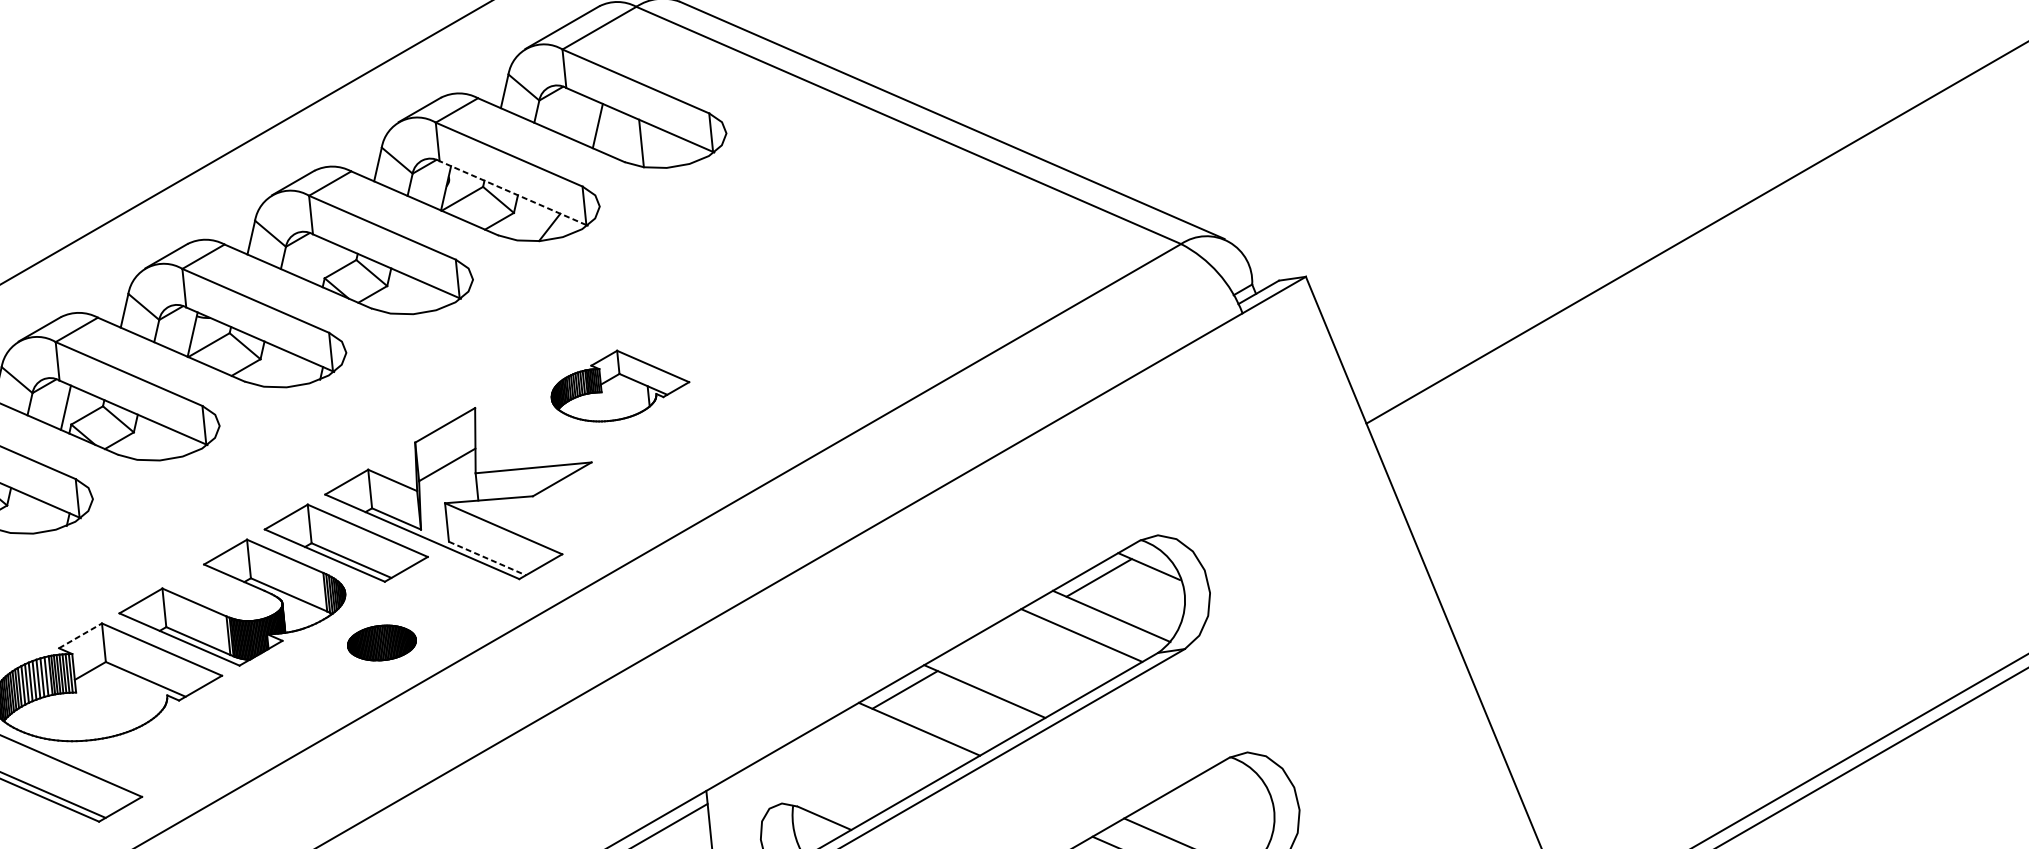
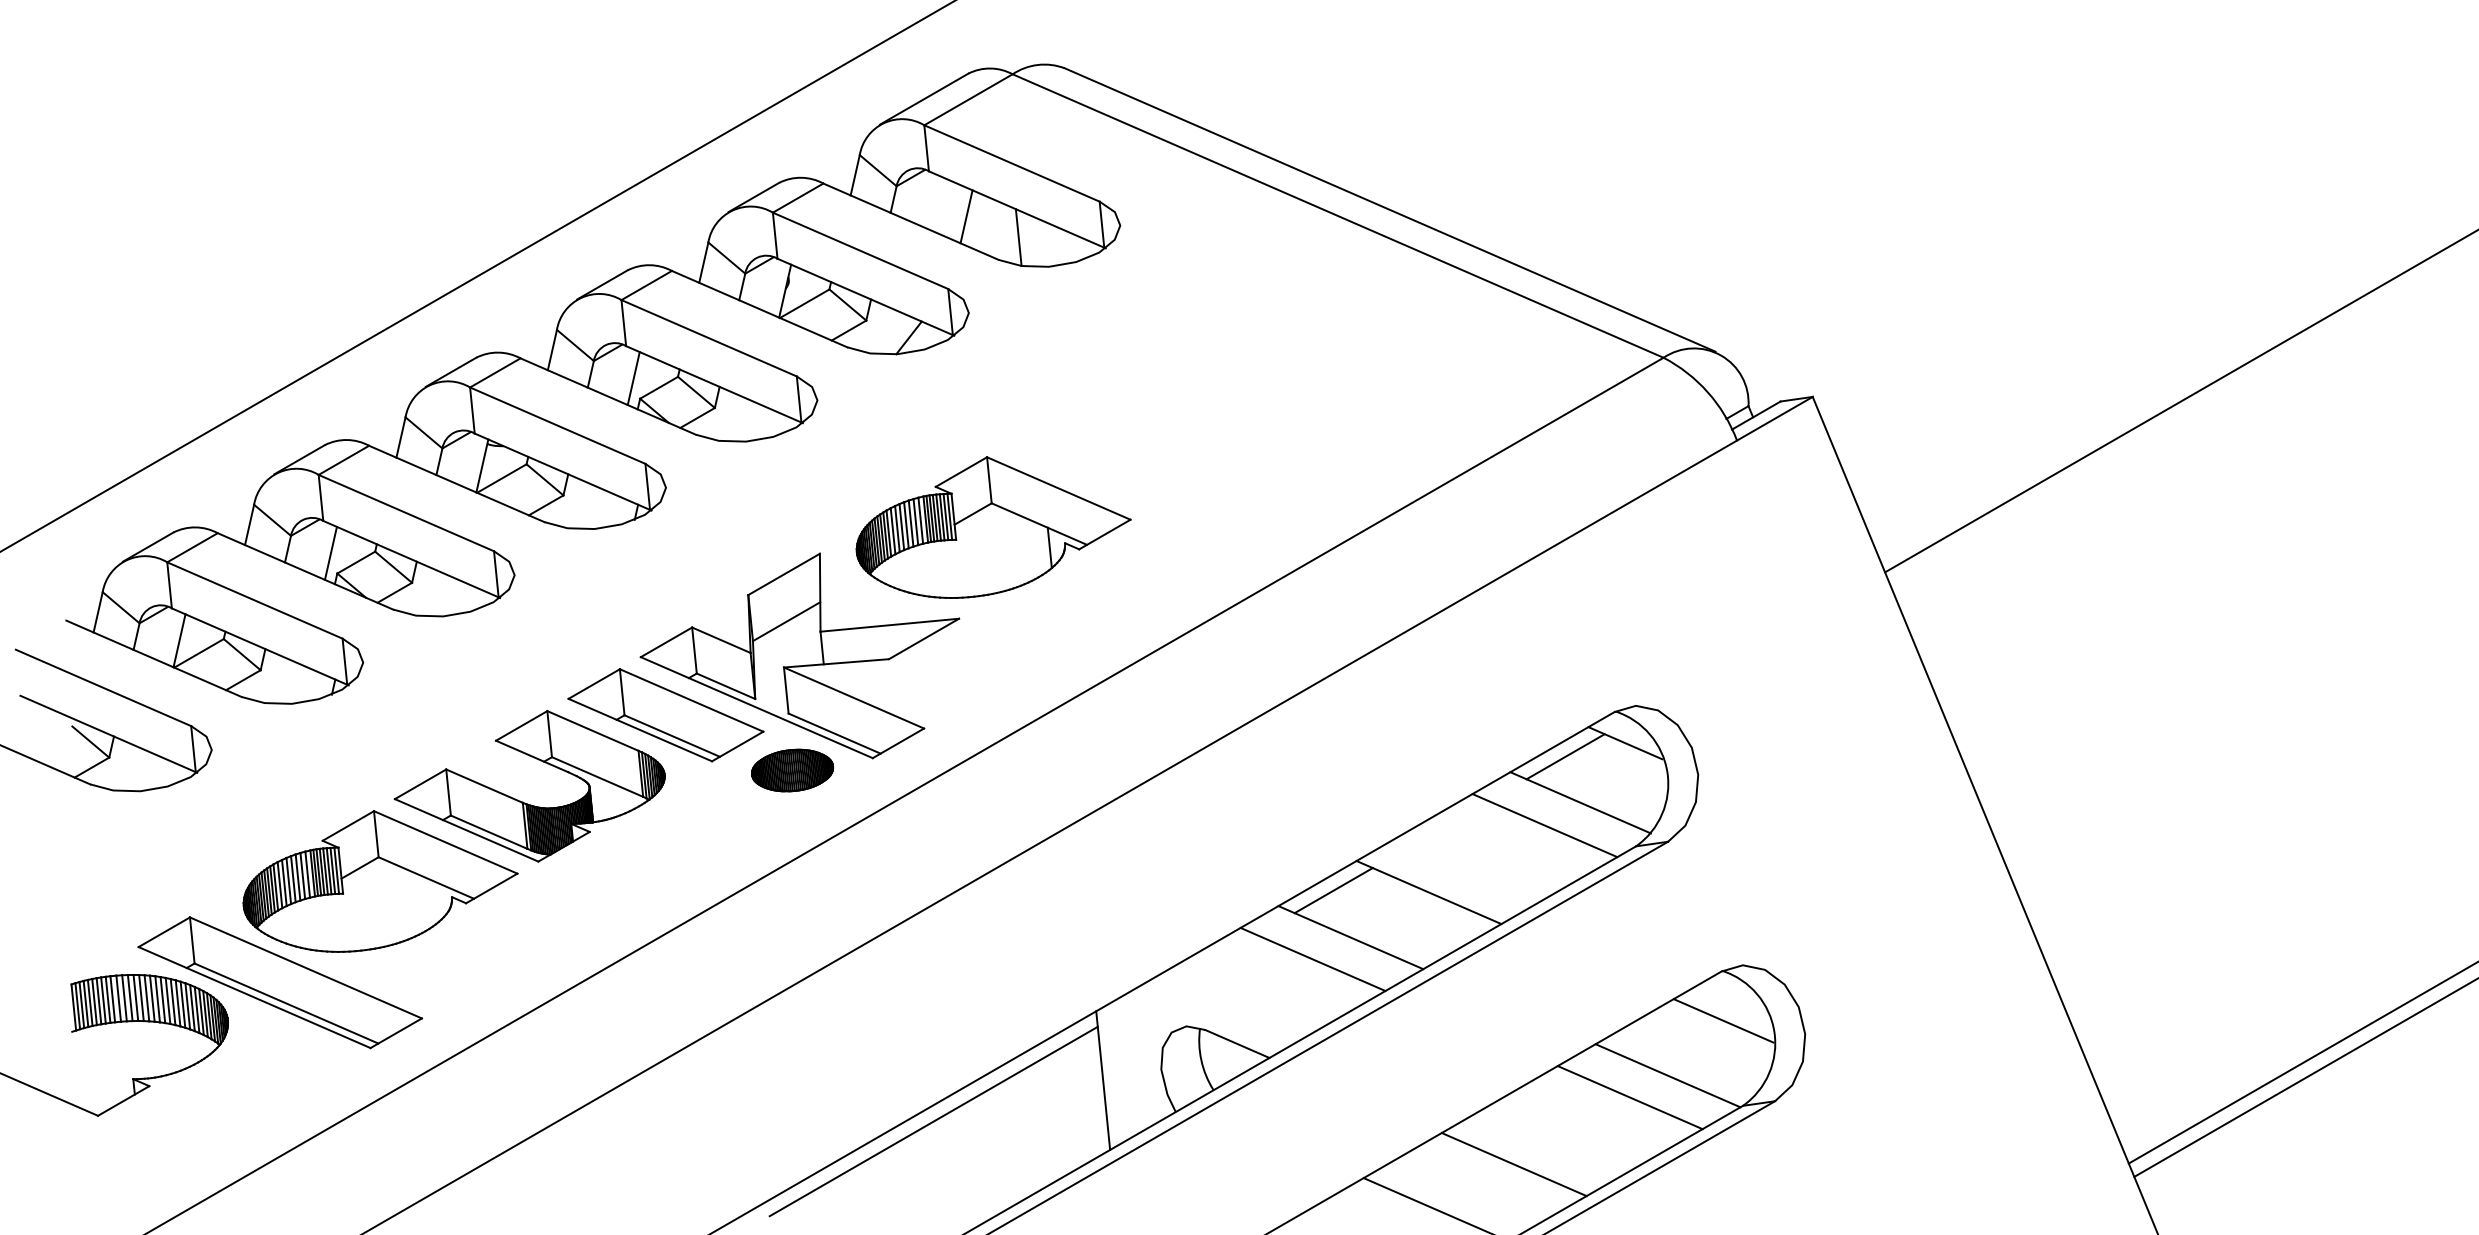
line: (513, 192) -> (865, 296), dashed -> solid
line: (319, 261) -> (633, 378), added
part: (620, 386) -> (993, 527), size x1.67
line: (488, 558) -> (835, 733), dashed -> solid
line: (80, 636) -> (348, 826), dashed -> solid
part: (381, 642) -> (792, 770), moved
line: (887, 747) -> (1312, 959), added
line: (1231, 798) -> (1723, 1020), added

